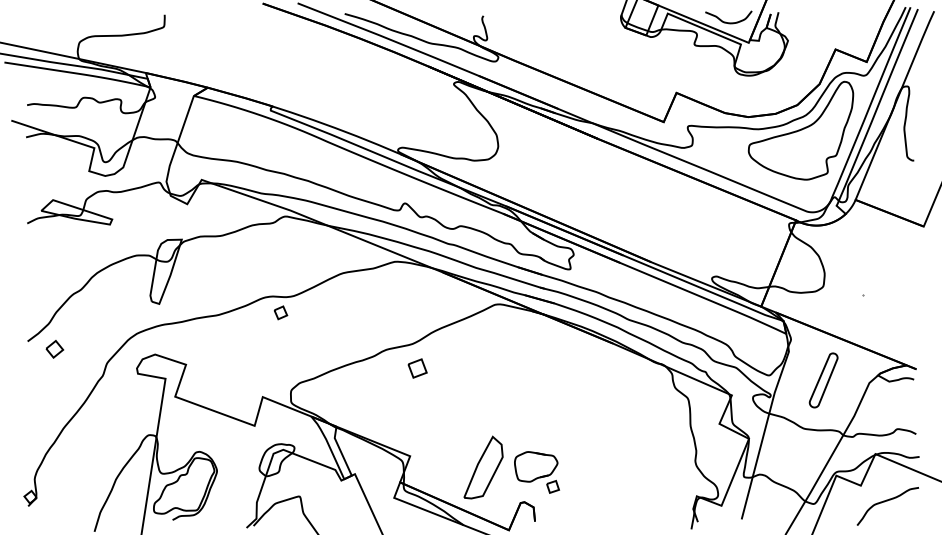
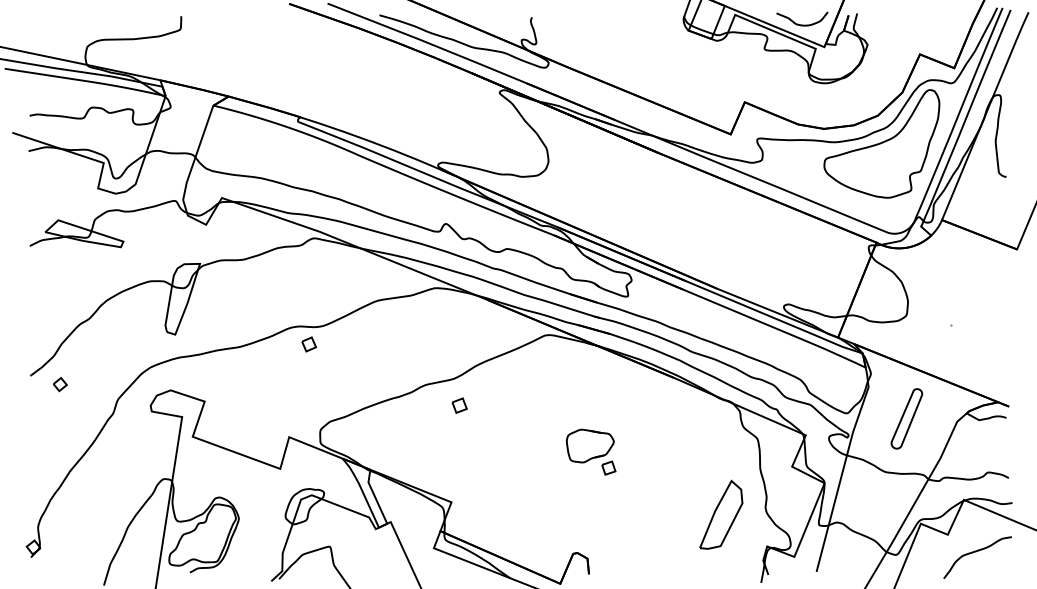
part: (55, 349) -> (60, 384), size x0.71
part: (417, 368) -> (459, 405), size x0.71
part: (483, 467) -> (721, 514), moved
part: (537, 471) -> (591, 451), moved

